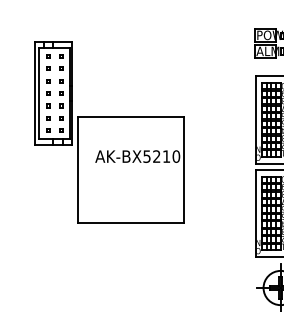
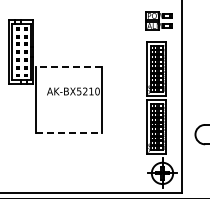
line: (131, 116) -> (69, 66), solid -> dashed
line: (131, 222) -> (69, 132), solid -> dashed

